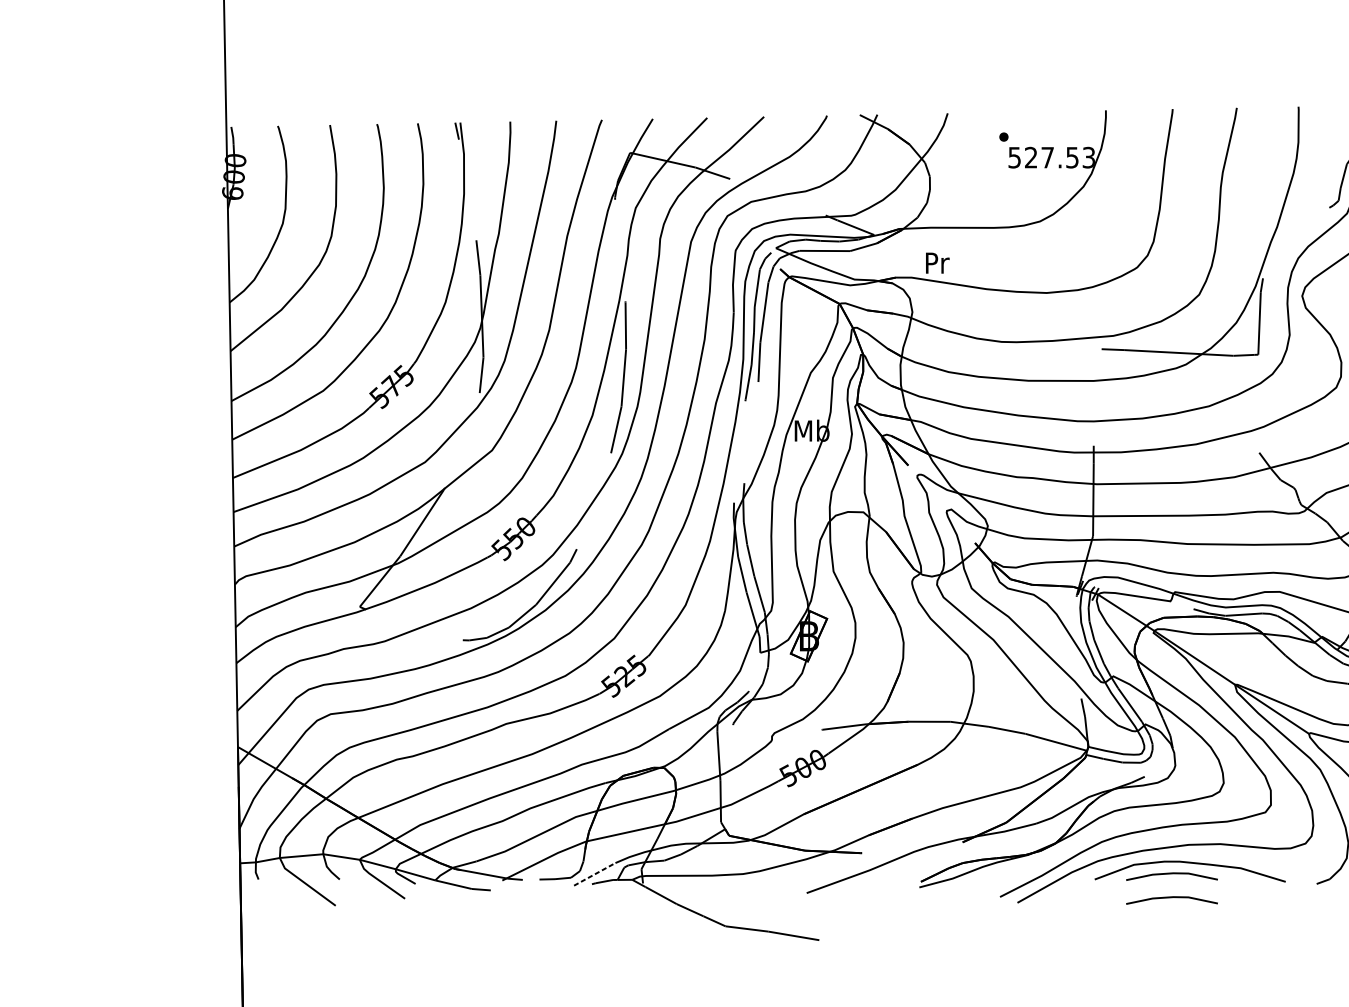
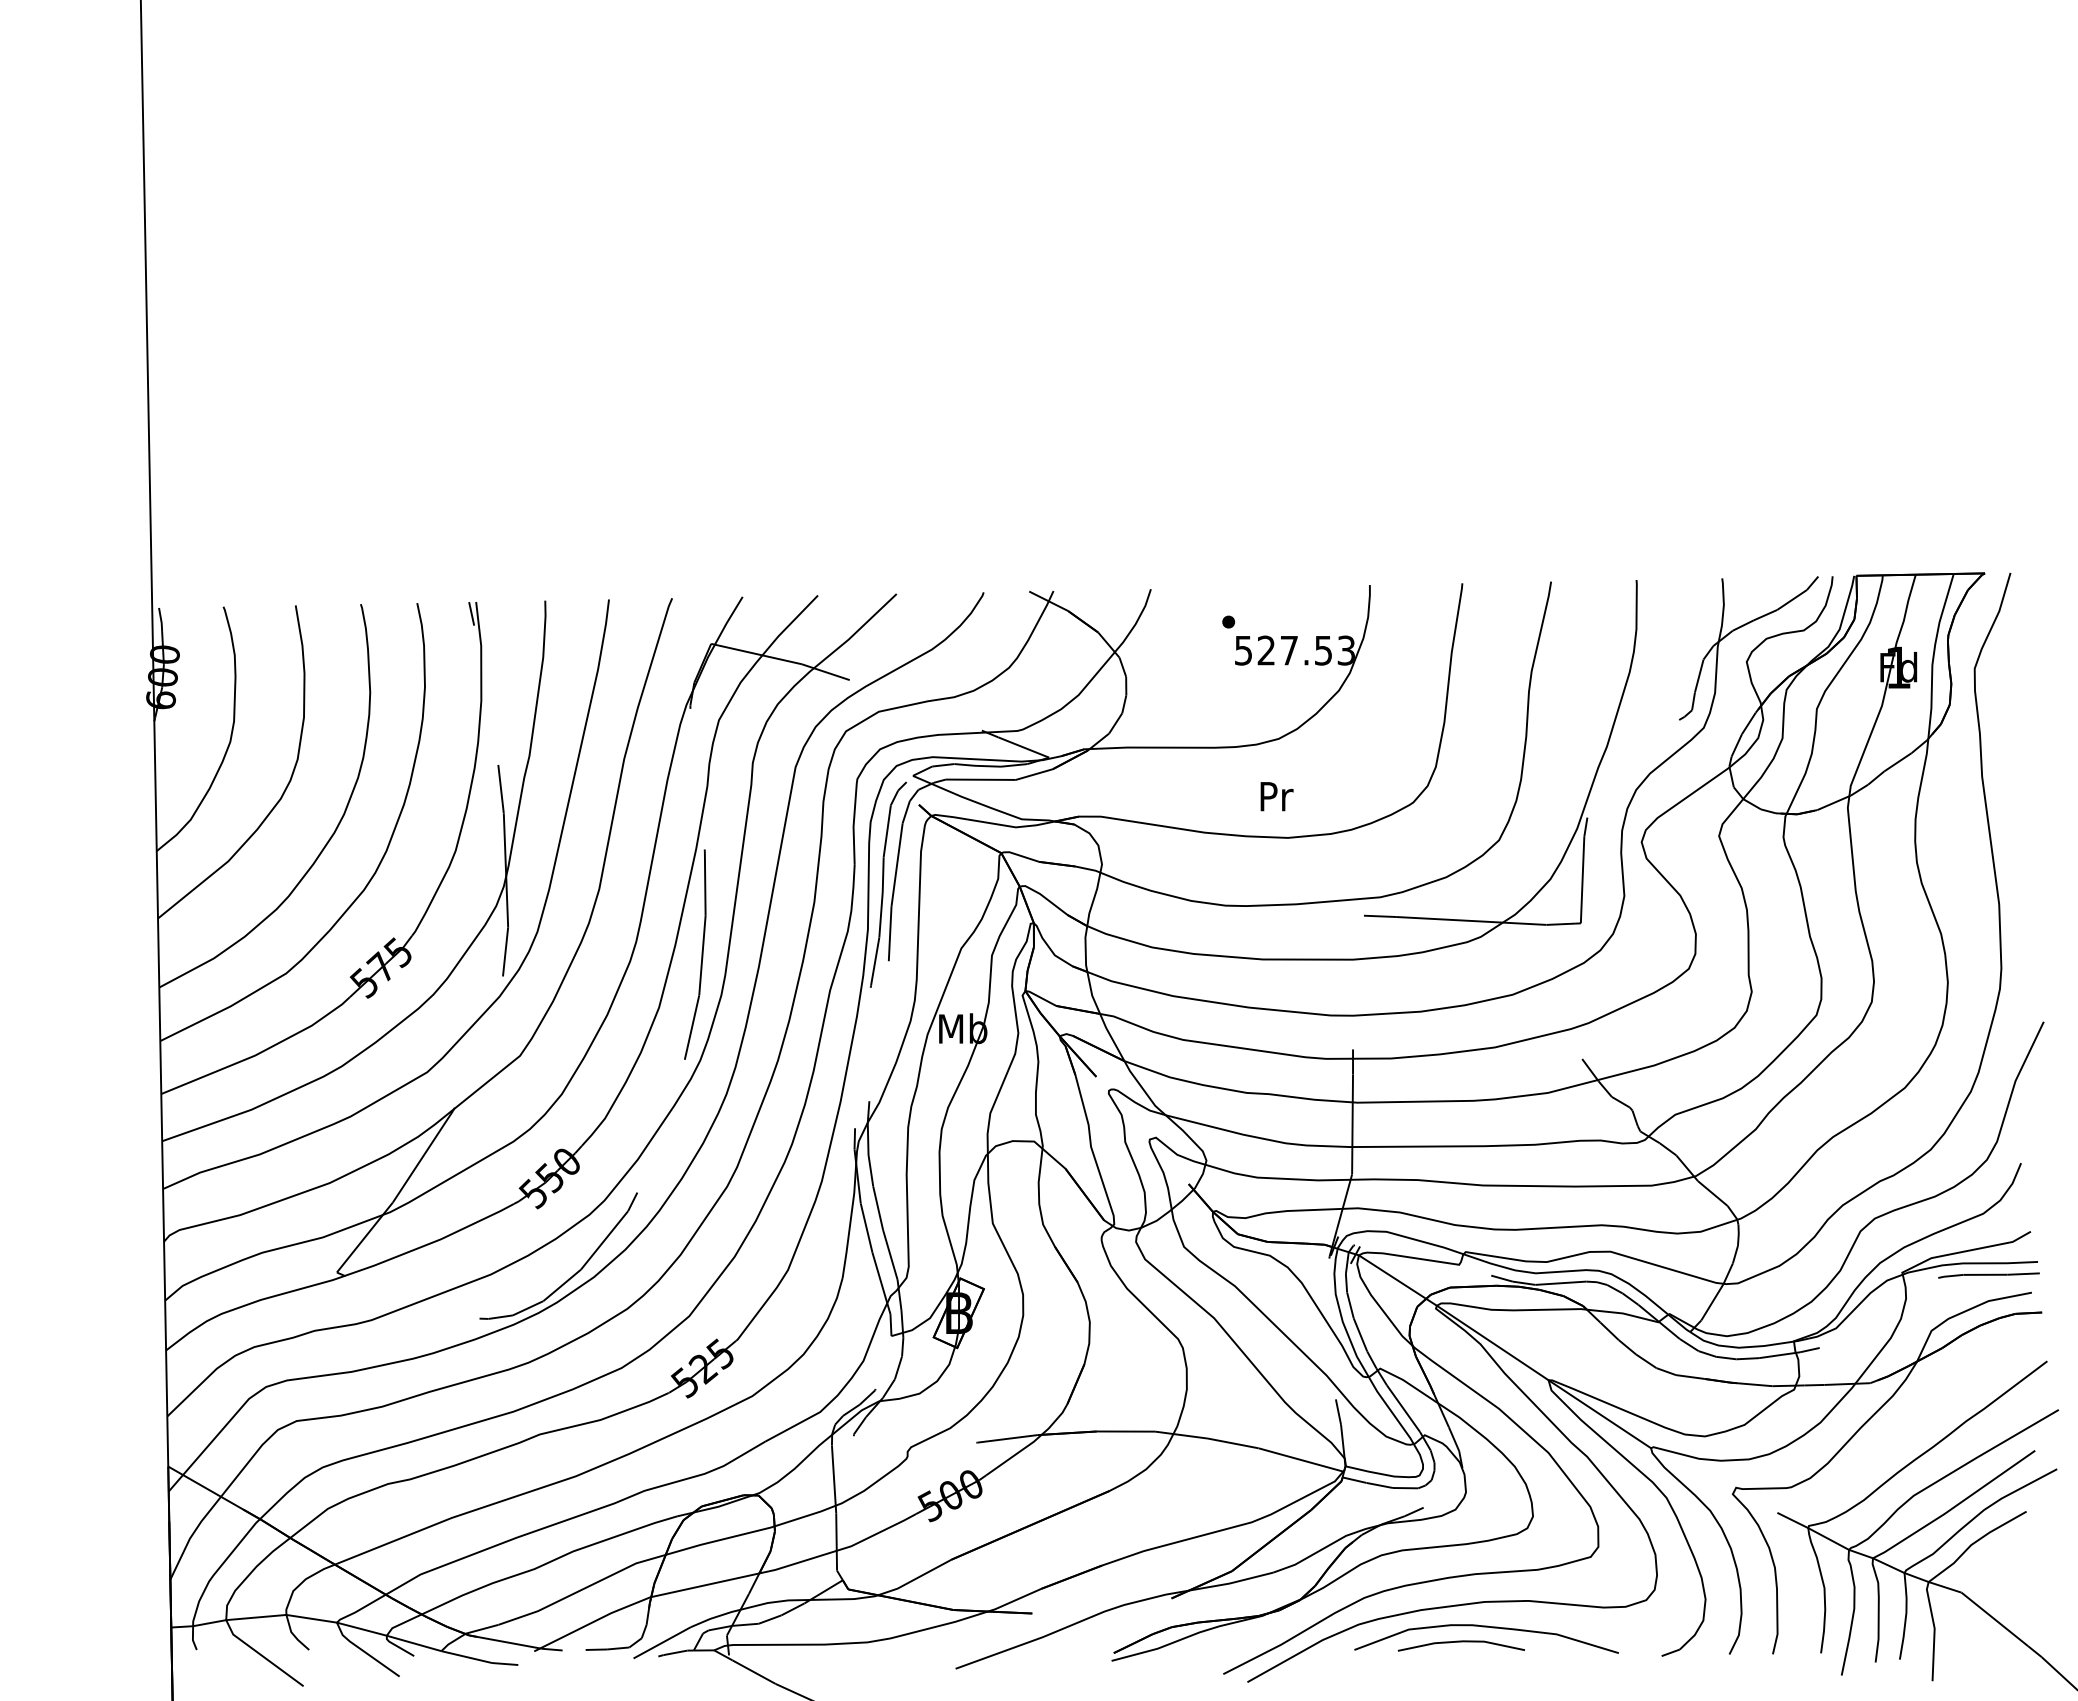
text: (937, 263) -> (1276, 796), moved
line: (594, 874) -> (662, 1642), dashed -> solid
line: (1171, 897) -> (1460, 1675), removed

